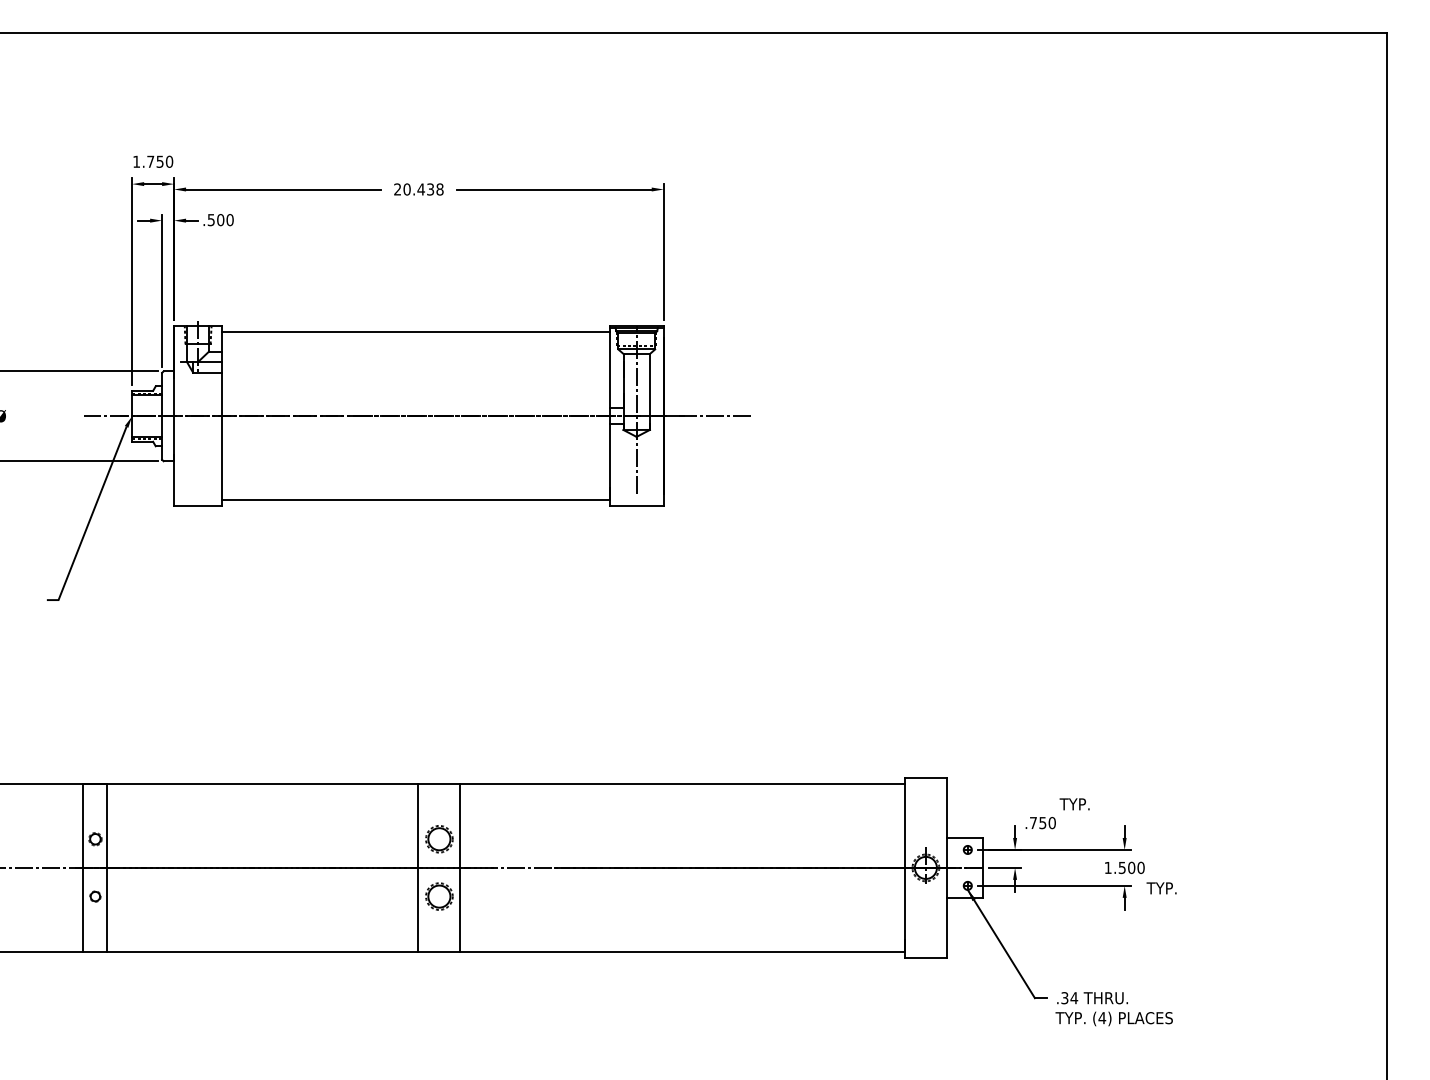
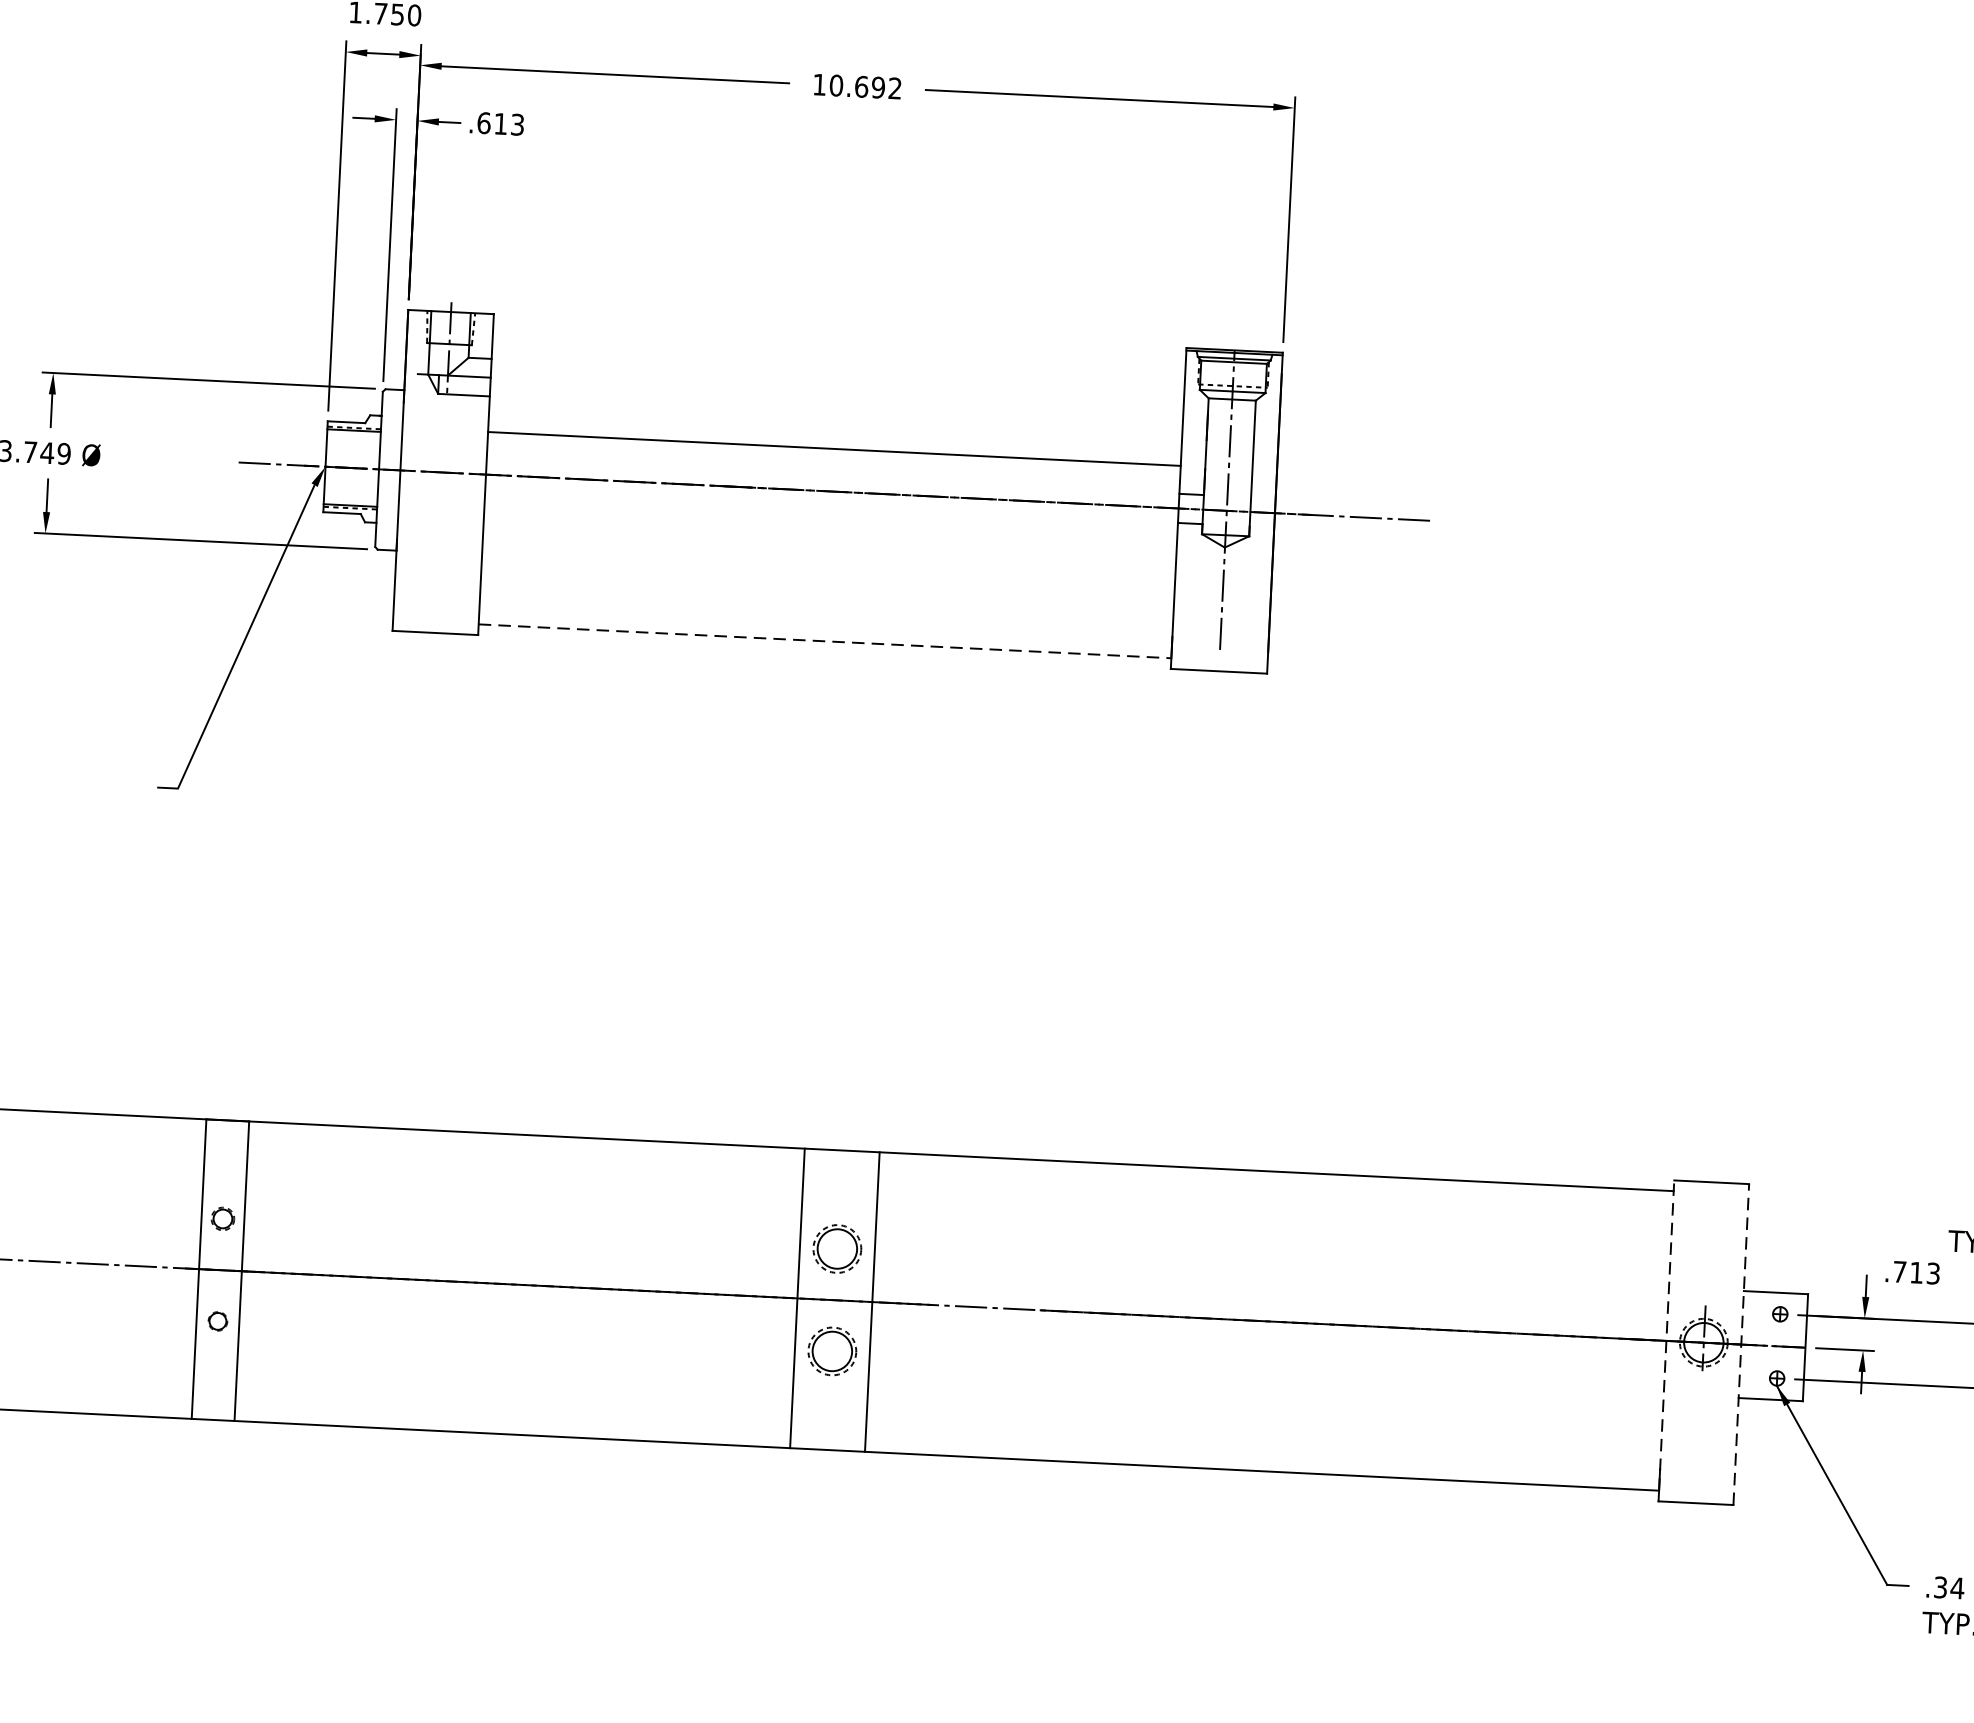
text: (418, 189) -> (856, 86), 20.438 -> 10.692
text: (220, 220) -> (500, 124), .500 -> .613
line: (415, 332) -> (833, 448), moved
line: (415, 500) -> (824, 641), solid -> dashed
text: (1047, 823) -> (1924, 1273), .750 -> .713
line: (904, 864) -> (1665, 1334), solid -> dashed
line: (946, 867) -> (1740, 1343), solid -> dashed

